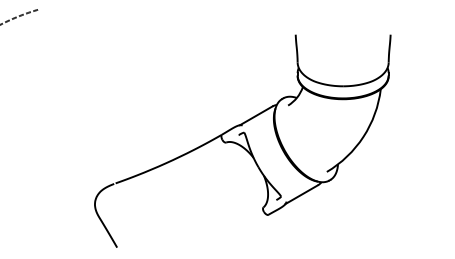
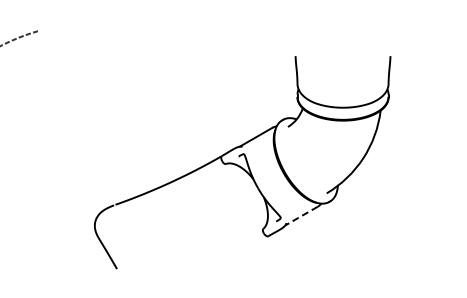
line: (301, 195) -> (301, 216), solid -> dashed

